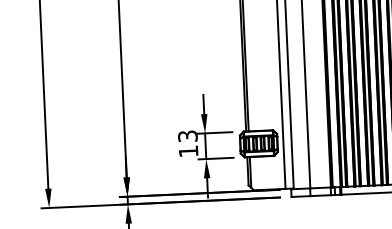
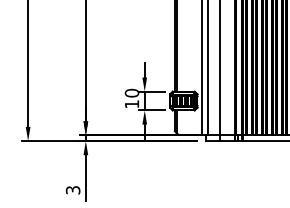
text: (187, 135) -> (131, 92), 13 -> 10

